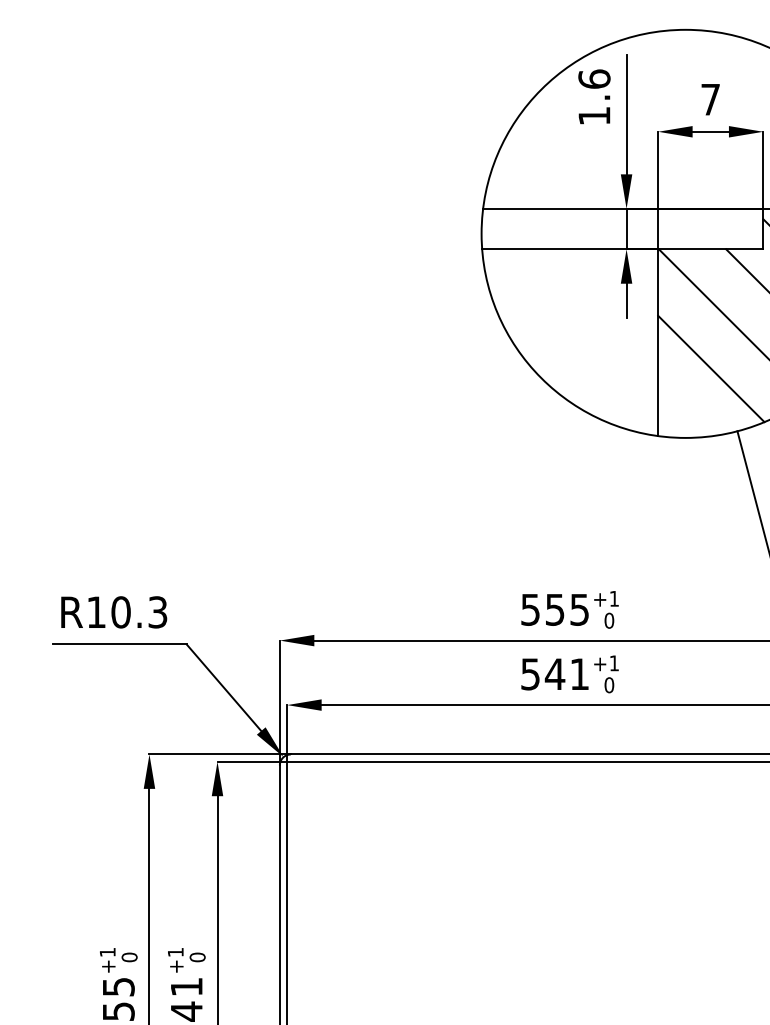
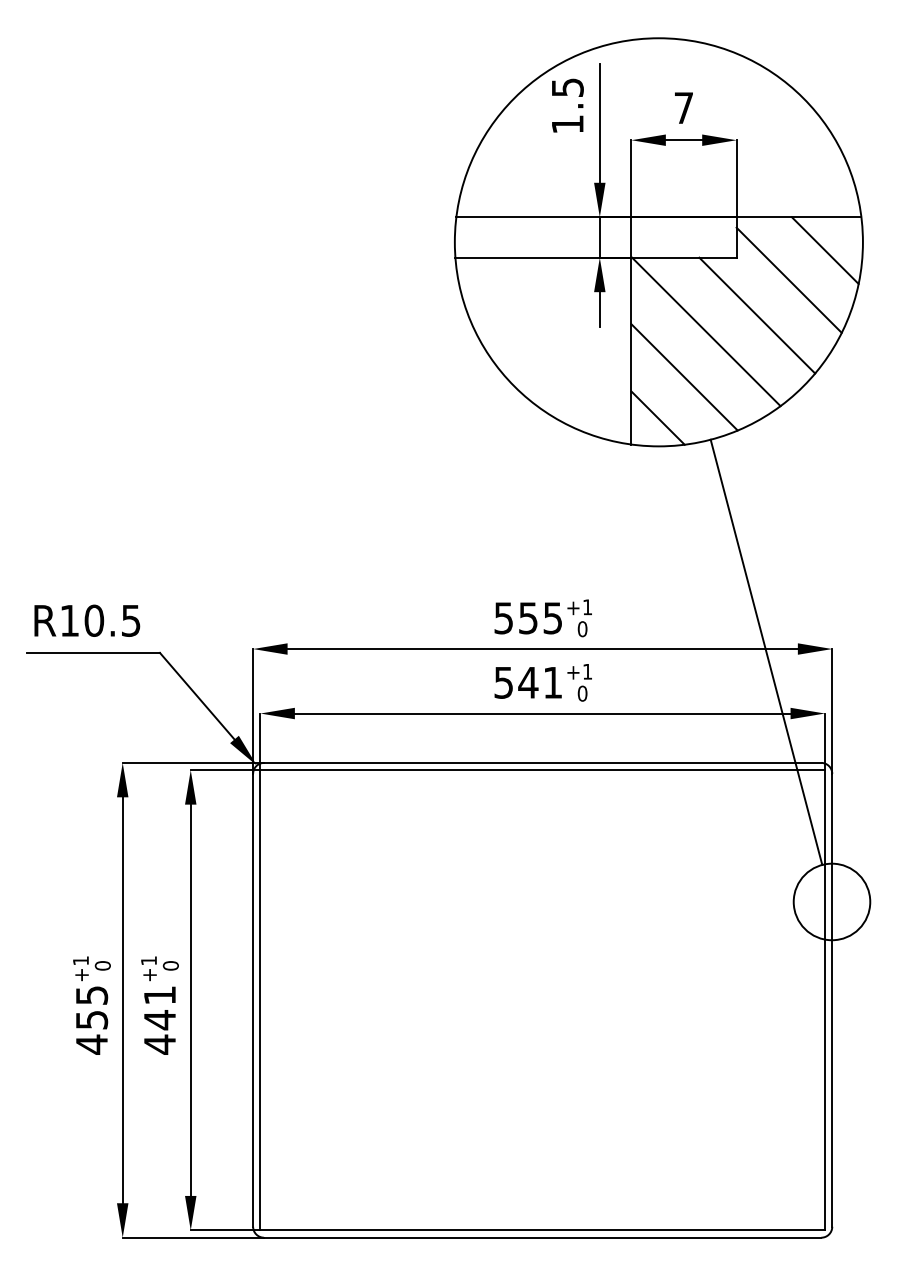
text: (594, 79) -> (567, 87), 1.6 -> 1.5
line: (684, 409) -> (657, 417), added
text: (158, 612) -> (131, 620), R10.3 -> R10.5

